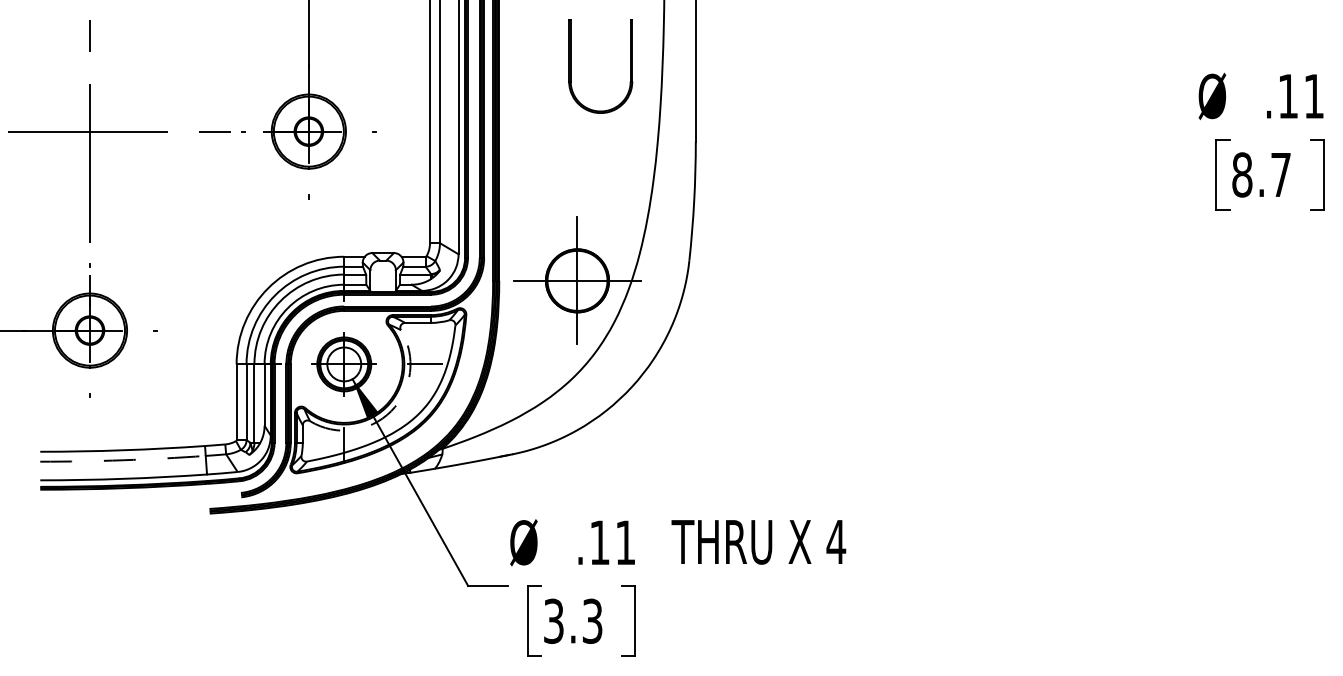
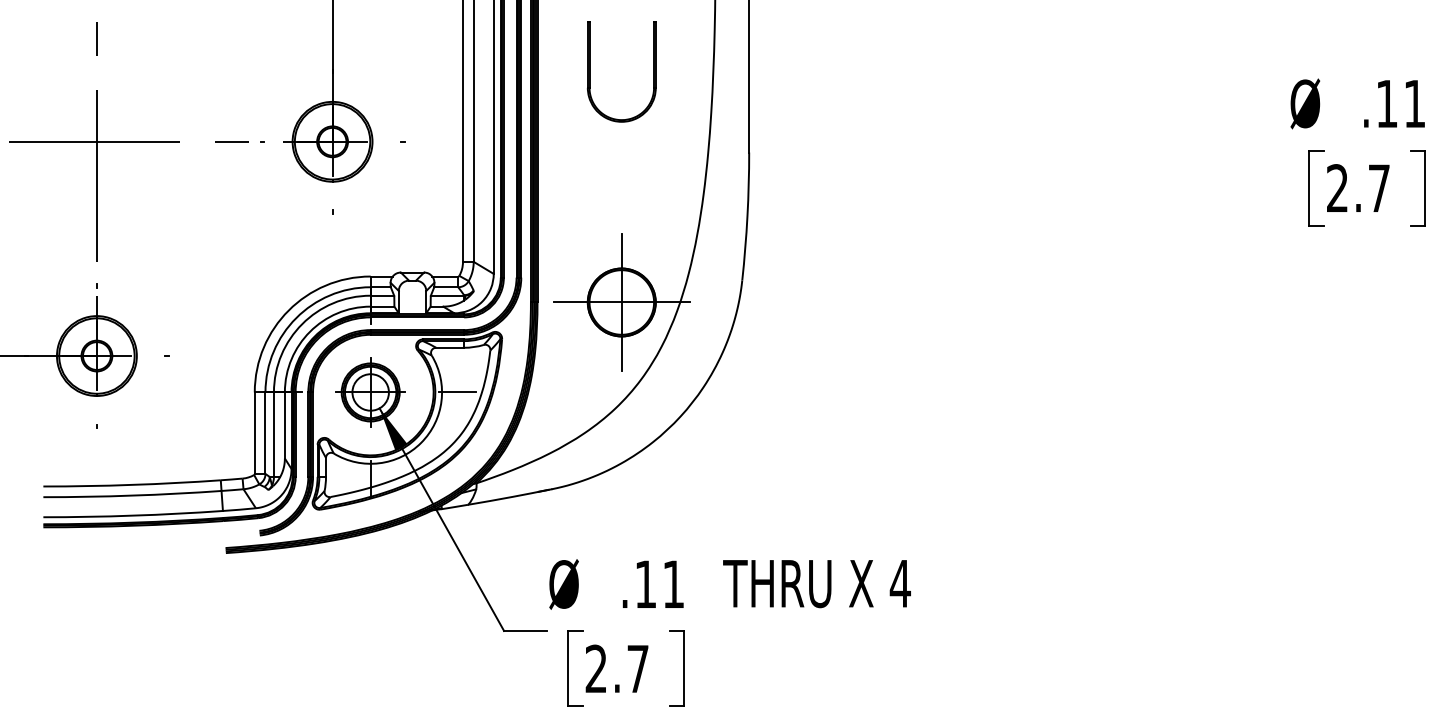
part: (571, 66) -> (590, 71), moved
text: (1242, 174) -> (1337, 188), 8.7 -> 2.7
arc: (391, 410) -> (421, 442), dashed -> solid
arc: (123, 460) -> (132, 495), dashed -> solid
text: (572, 620) -> (616, 668), 3.3 -> 2.7

